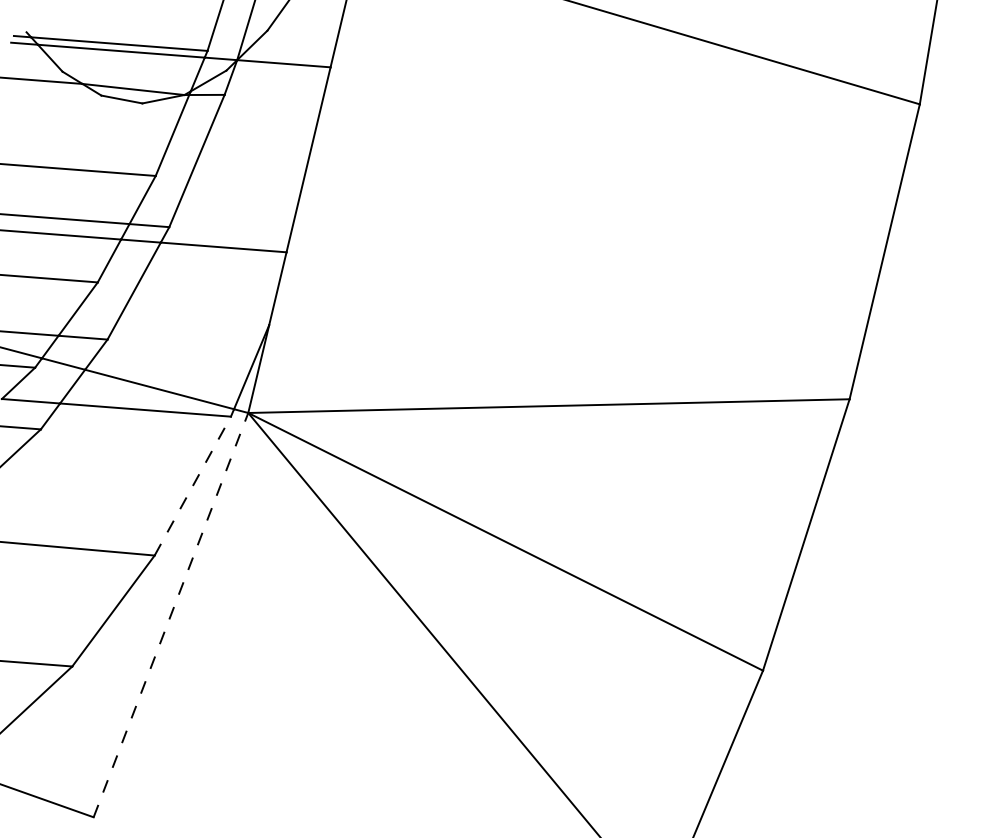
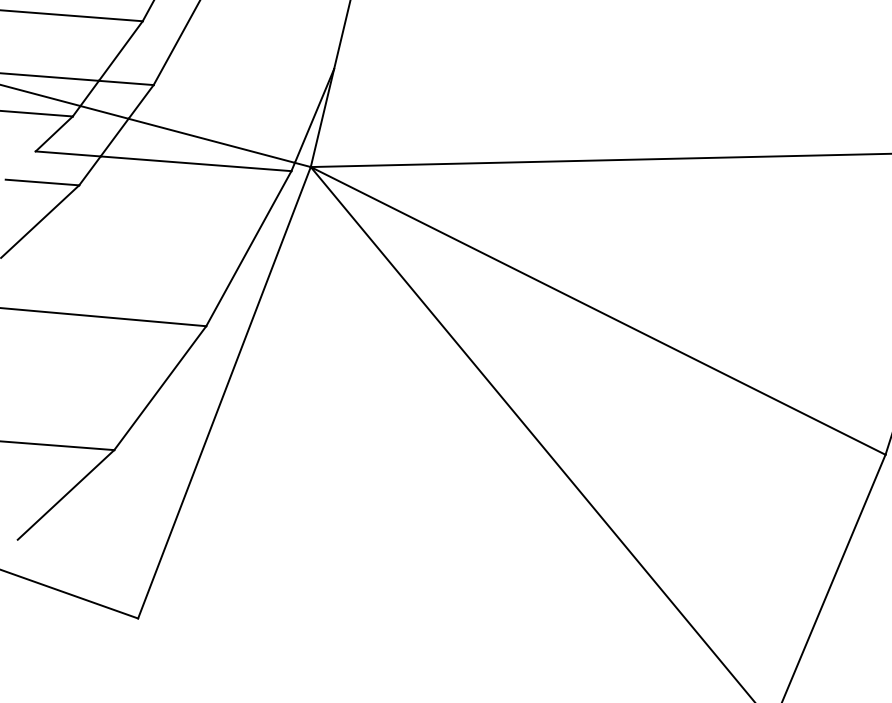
line: (193, 485) -> (249, 248), dashed -> solid
line: (171, 614) -> (225, 392), dashed -> solid

